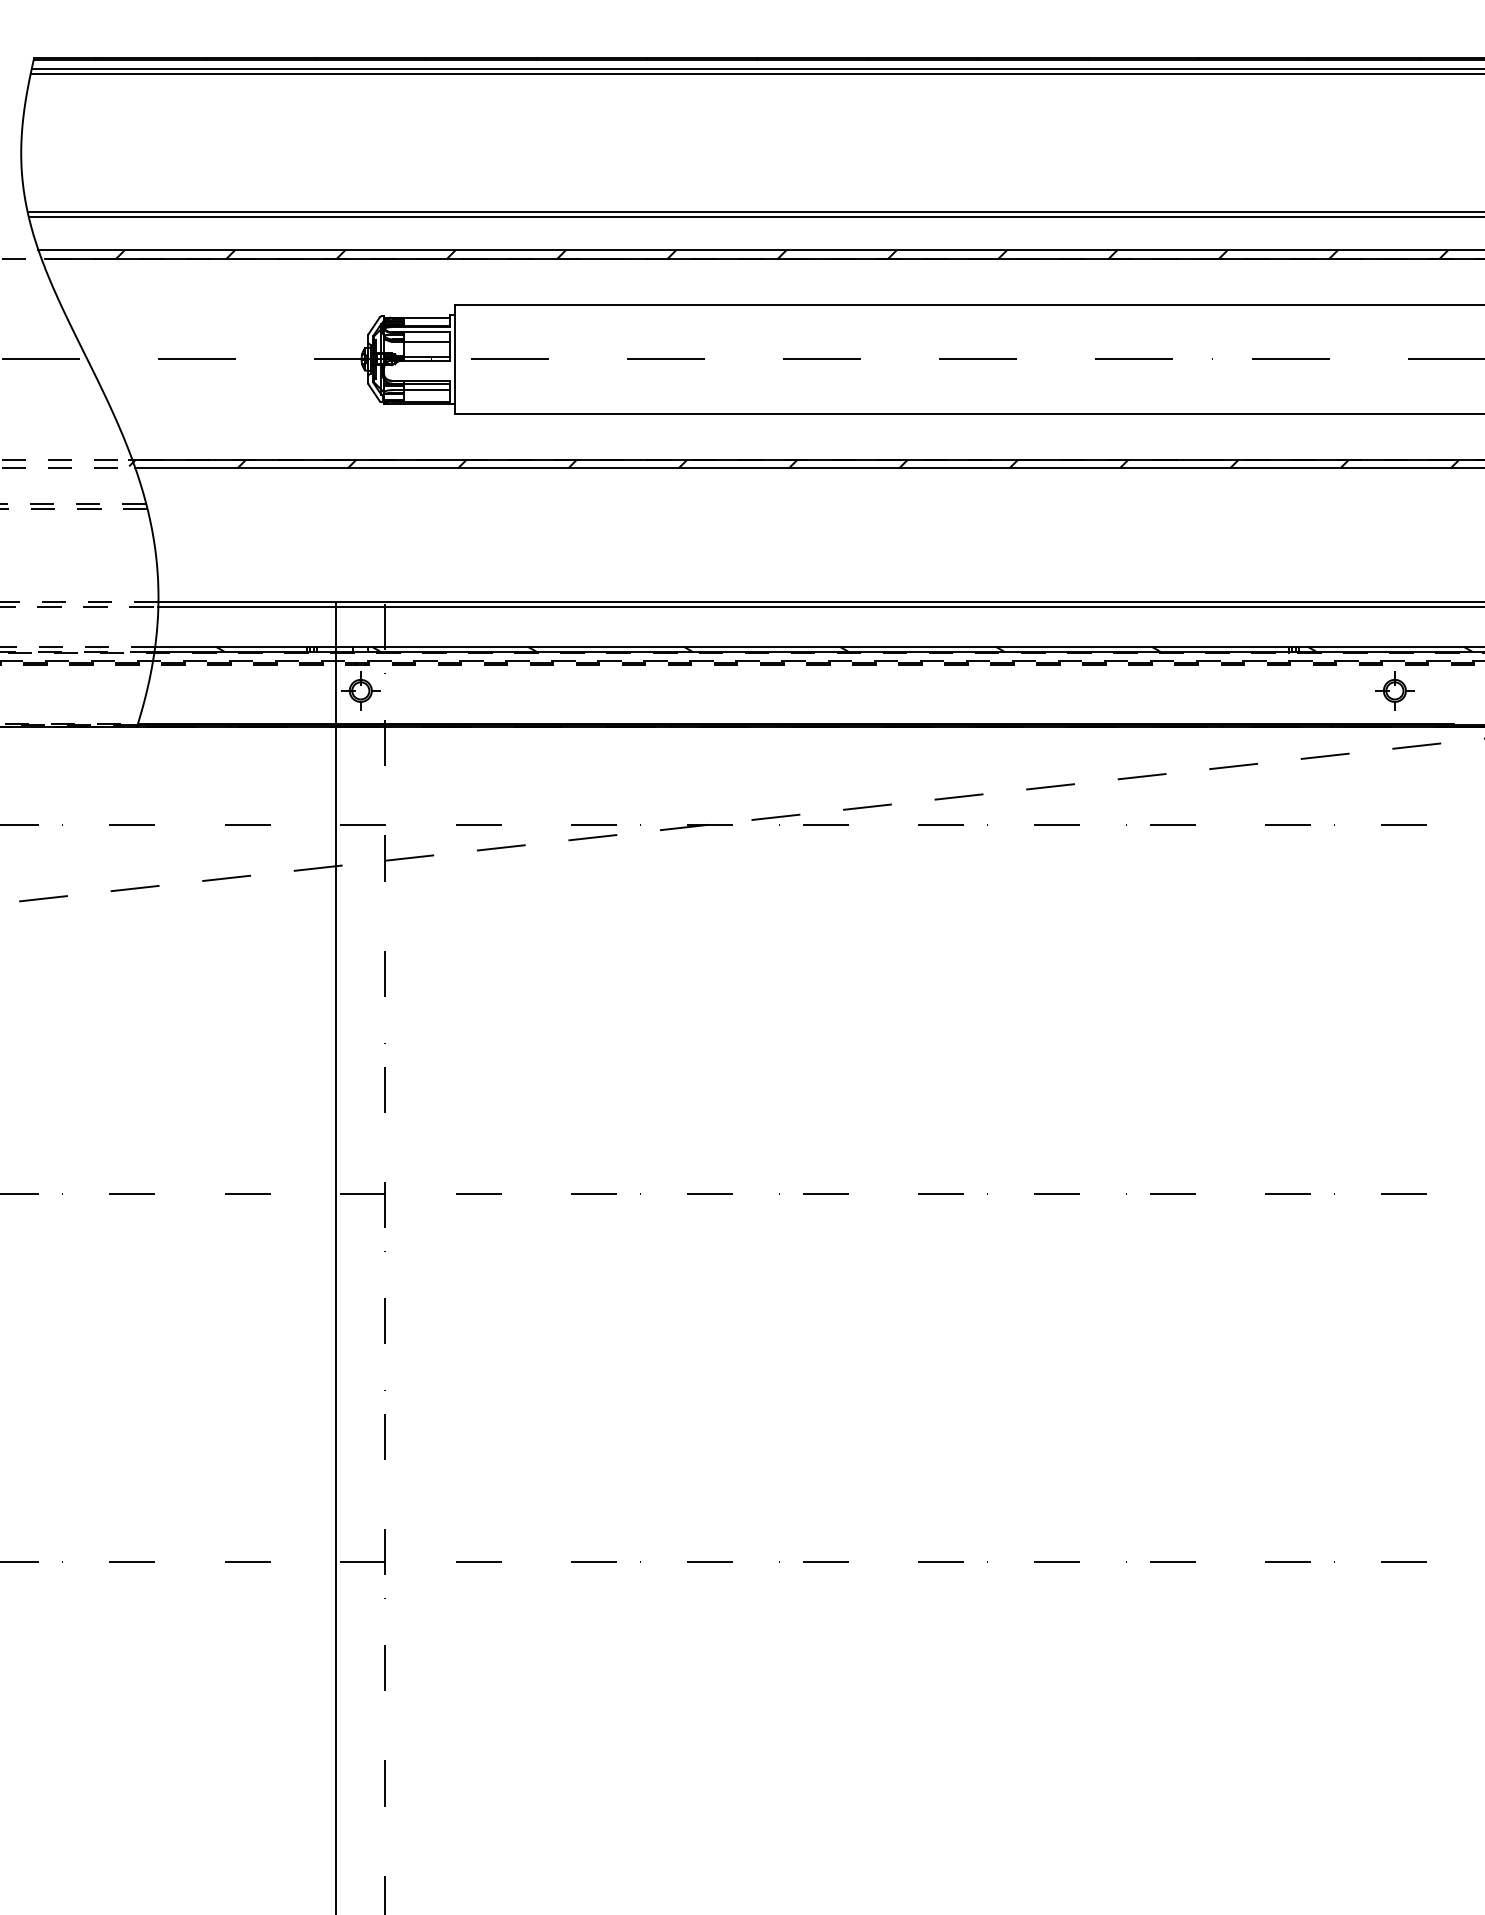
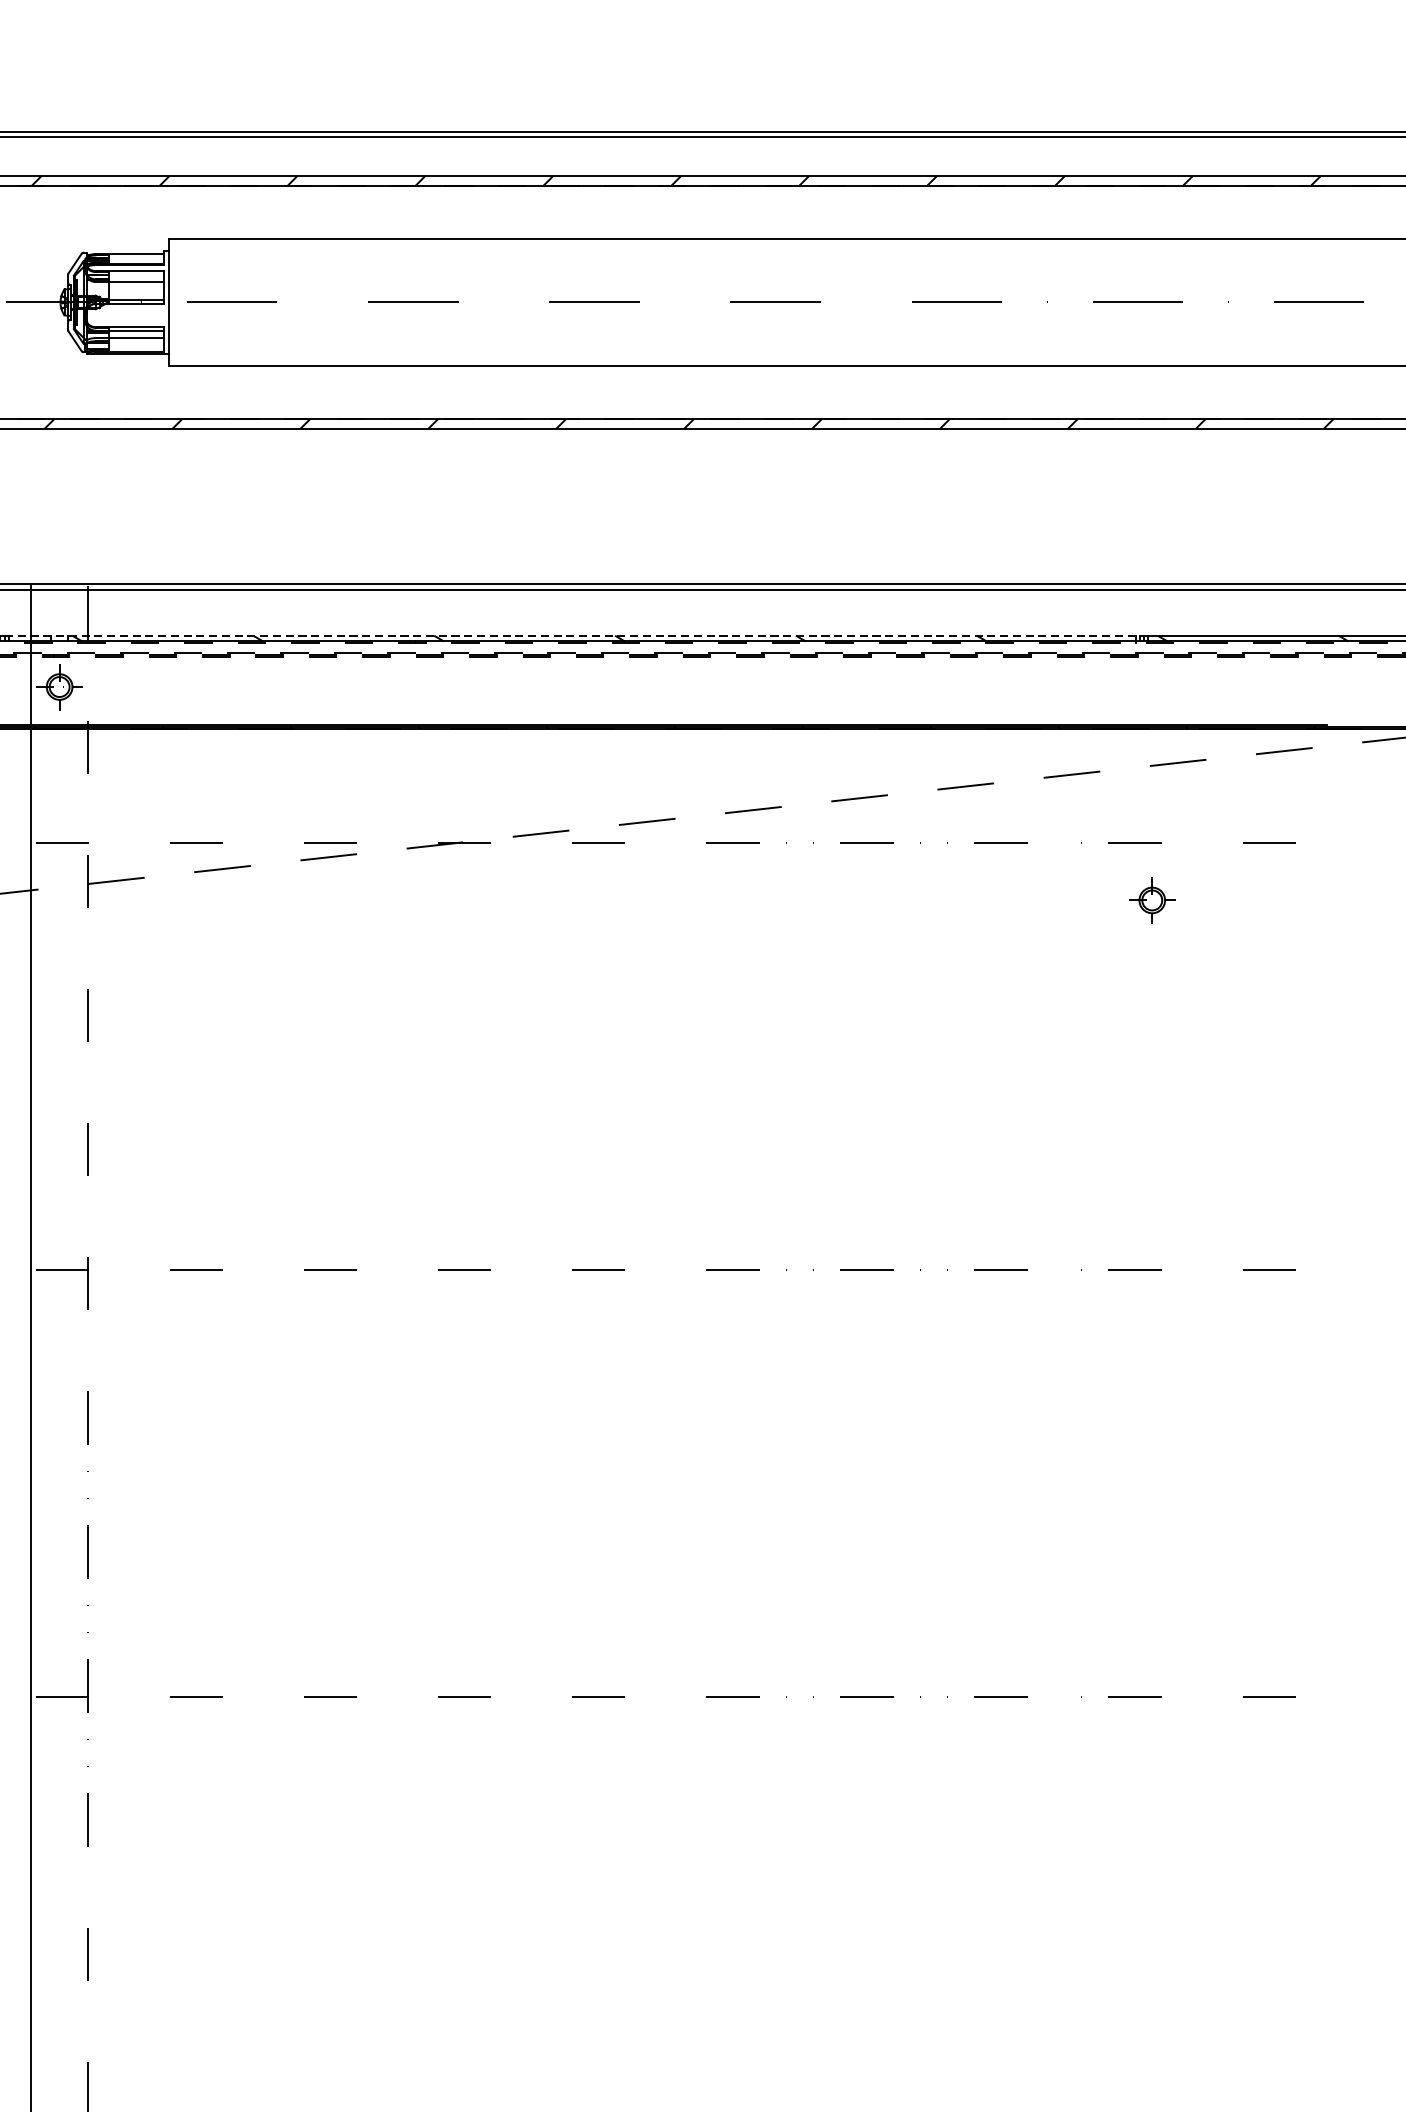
line: (803, 646) -> (573, 635), solid -> dashed
part: (1394, 690) -> (1151, 899), moved

